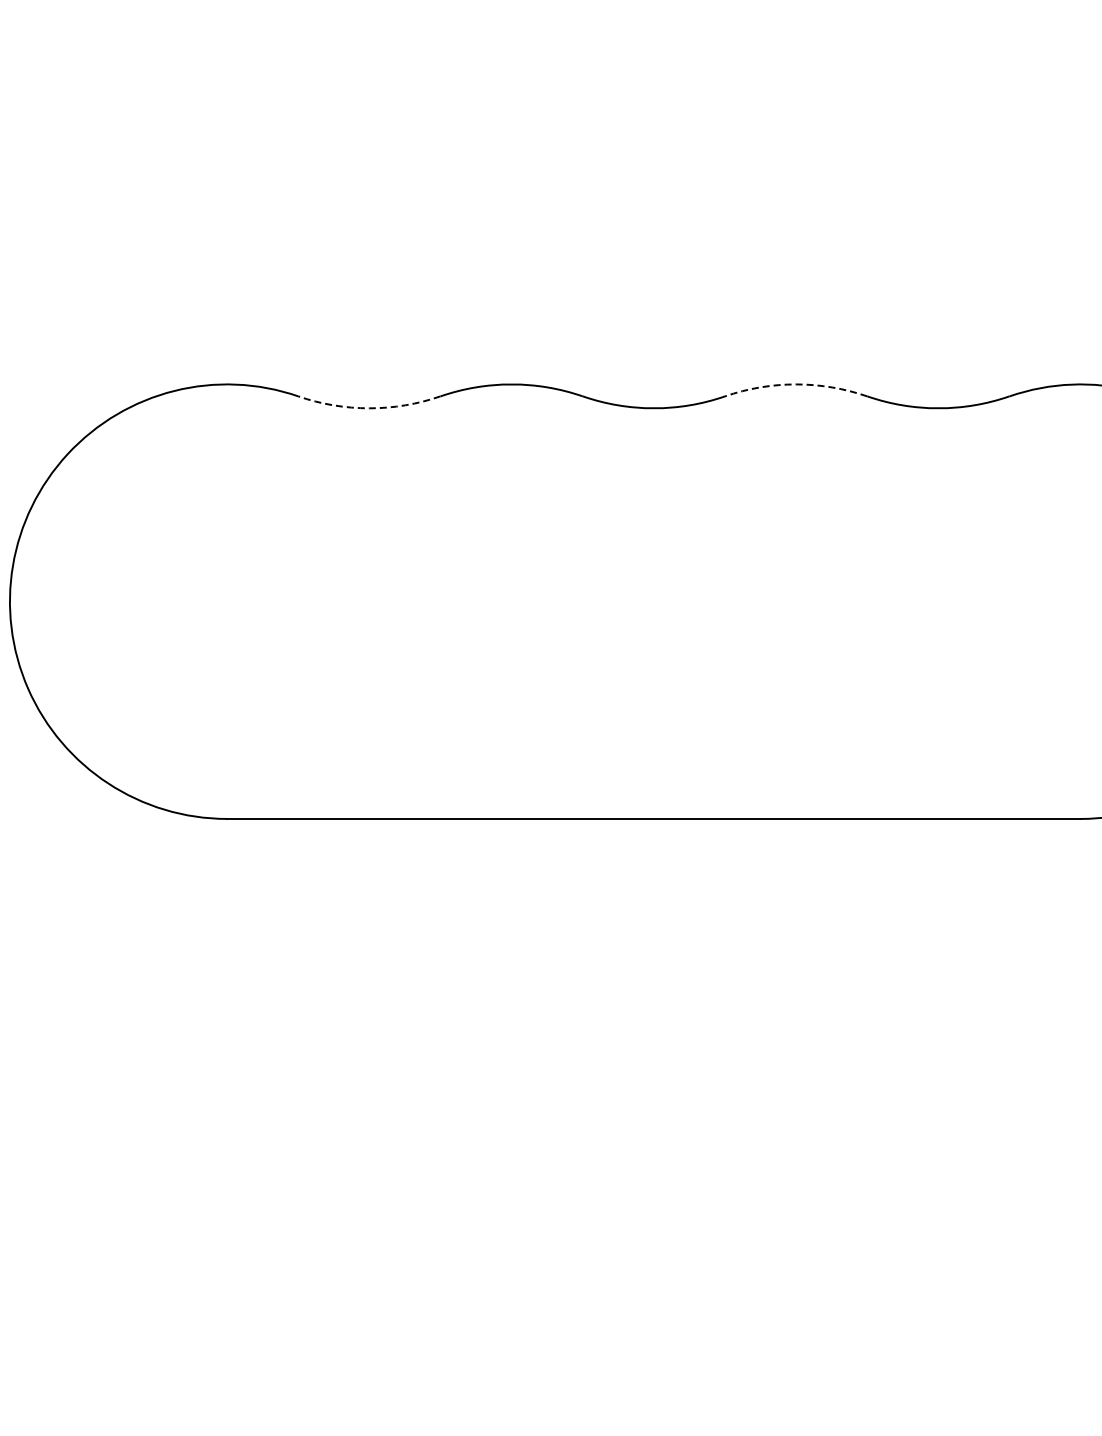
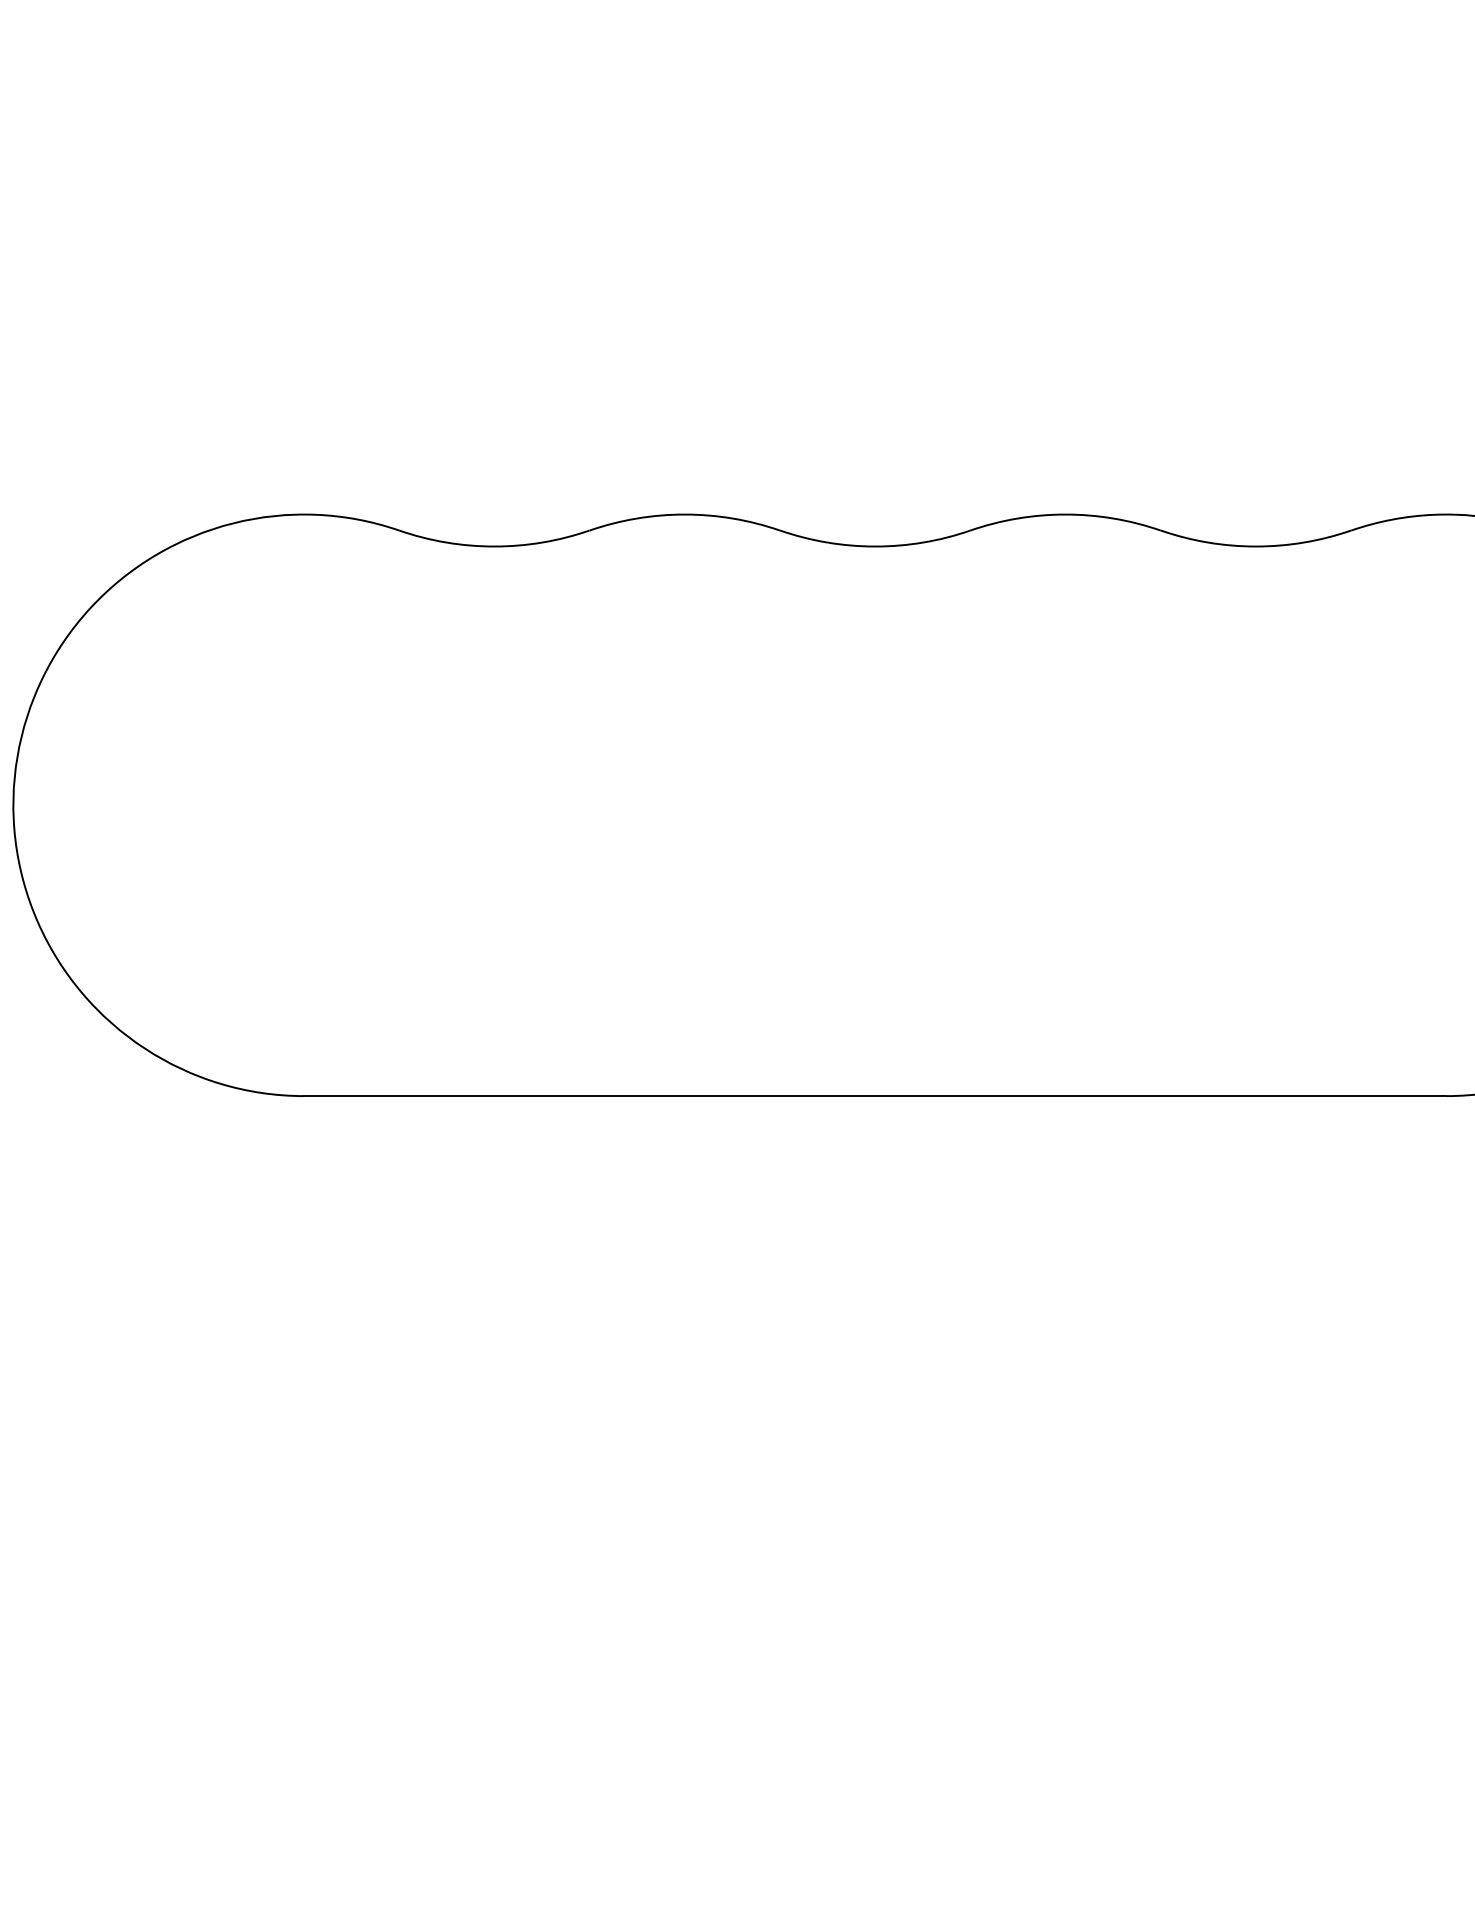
arc: (796, 384) -> (1066, 514), dashed -> solid
arc: (369, 408) -> (494, 546), dashed -> solid

